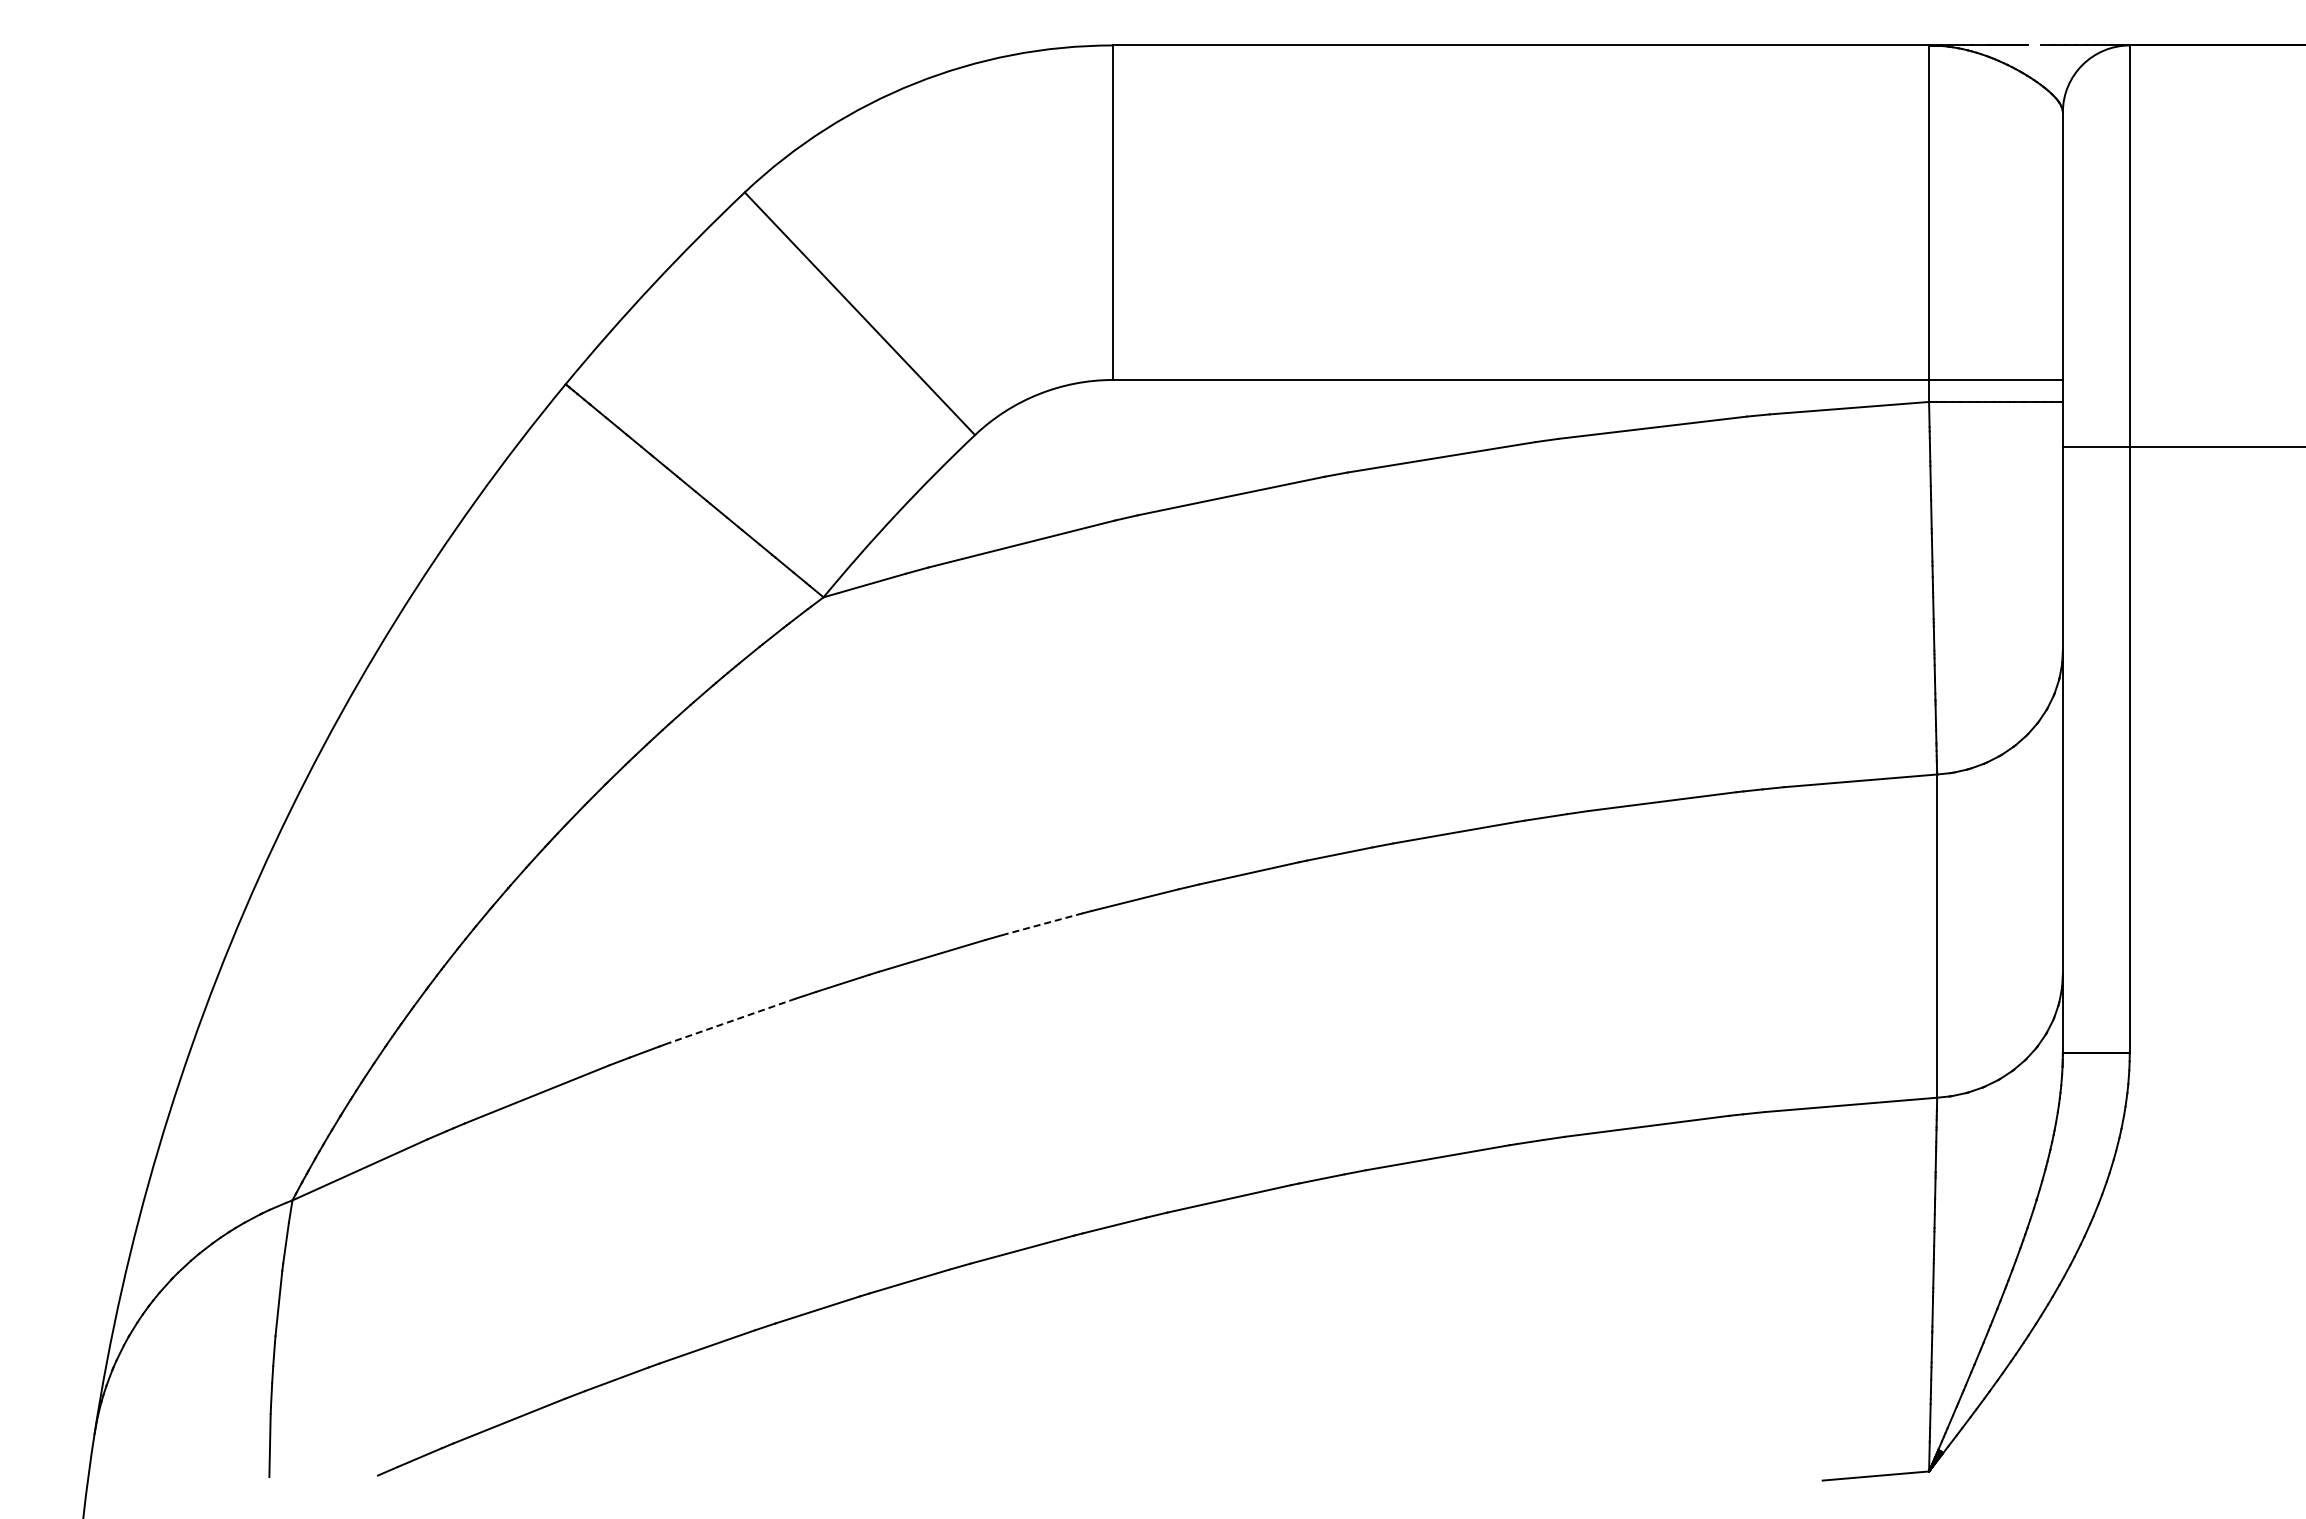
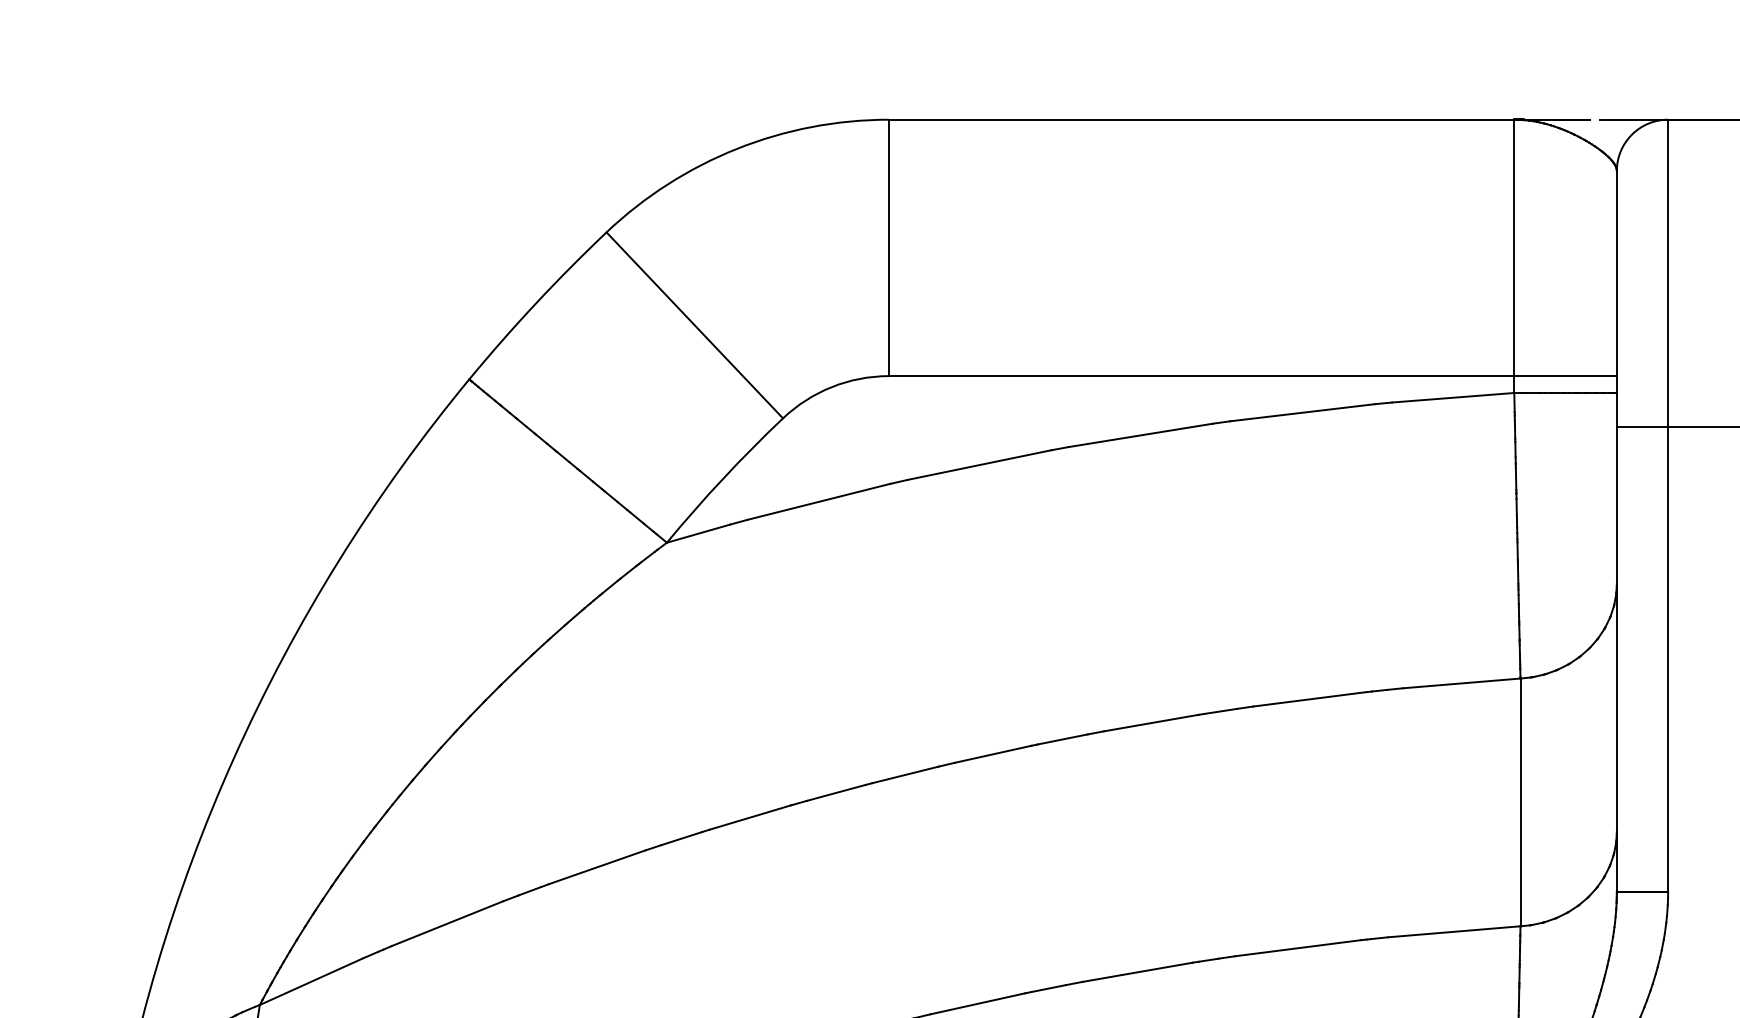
line: (1044, 923) -> (836, 792), dashed -> solid
line: (732, 1020) -> (597, 867), dashed -> solid

